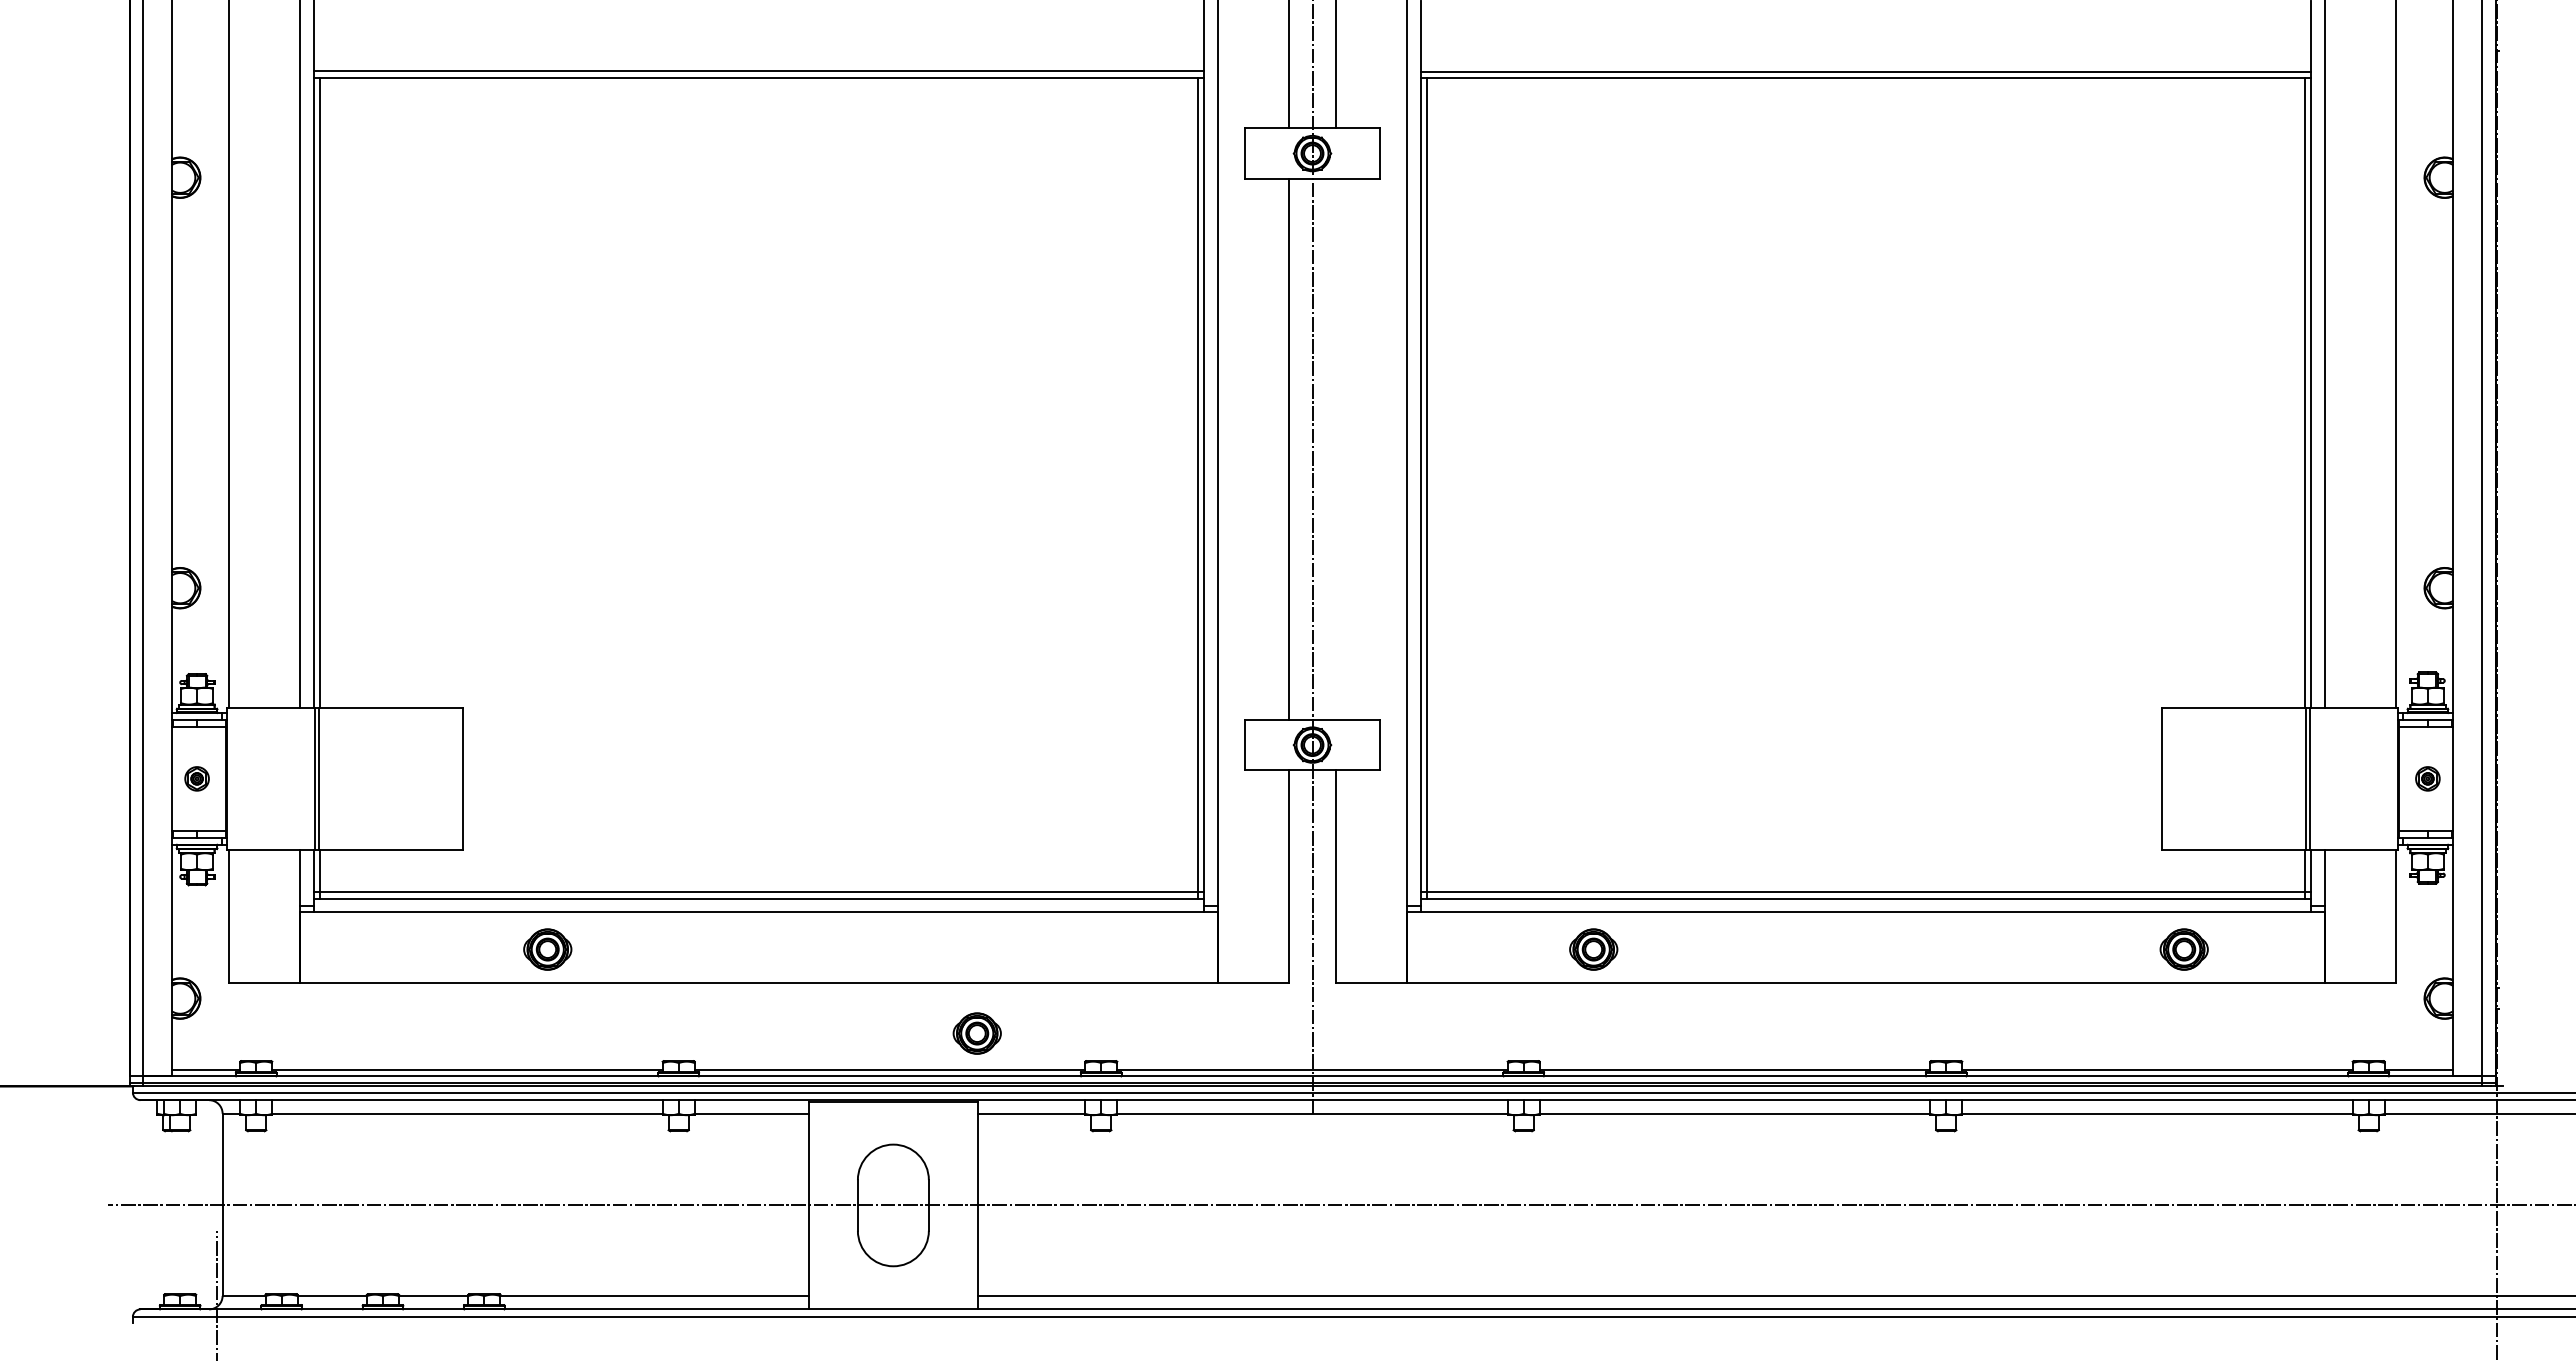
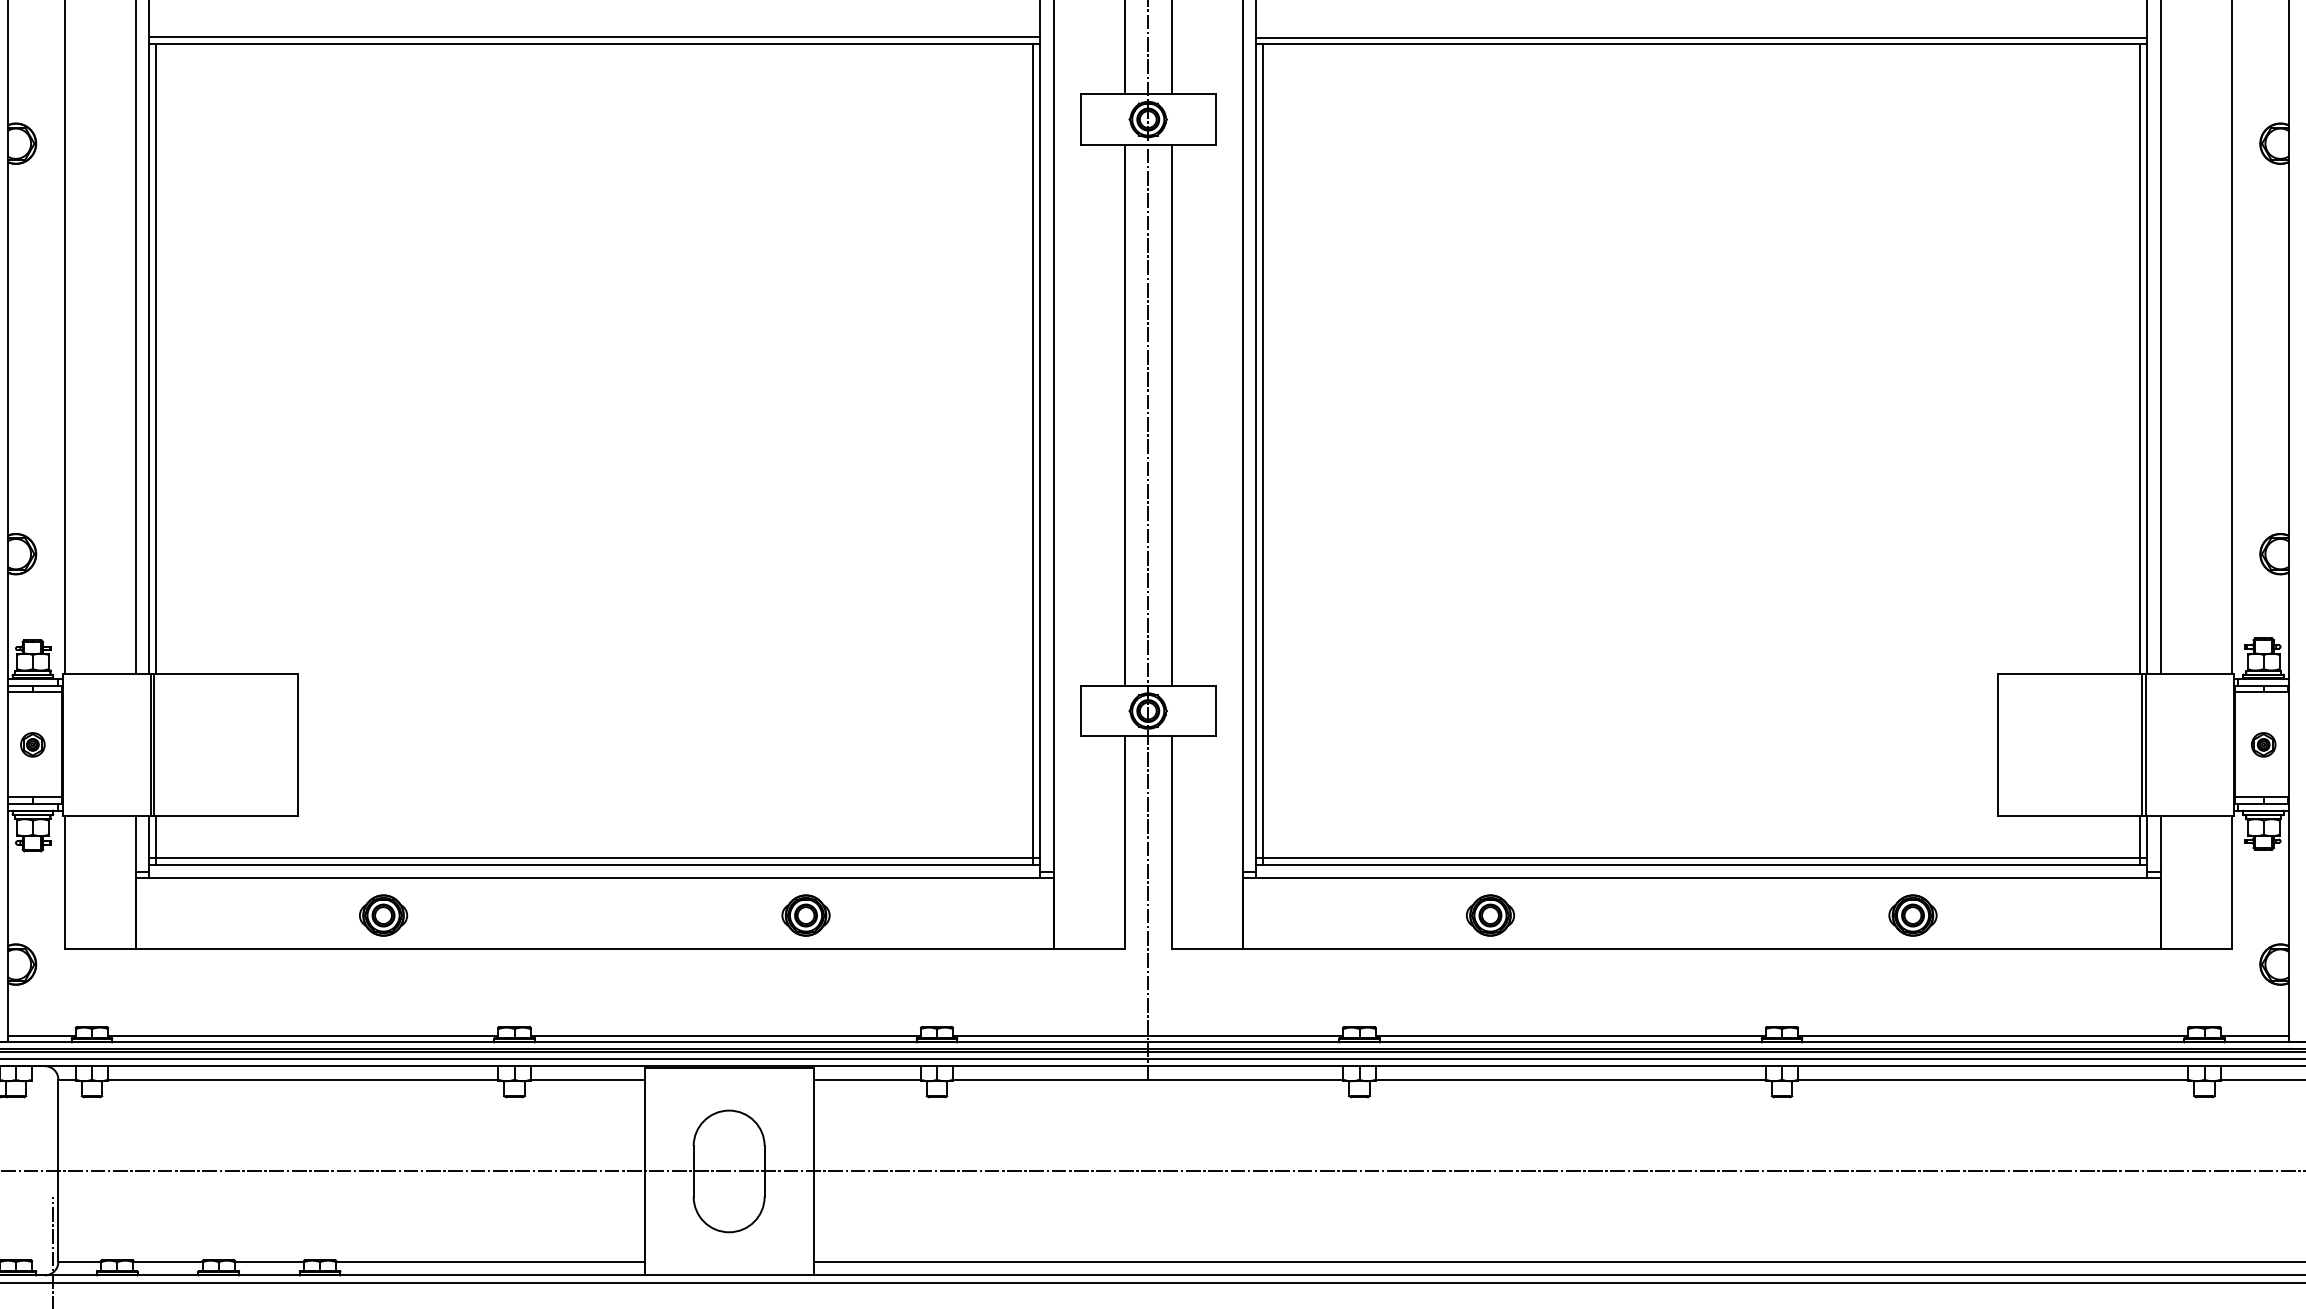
line: (1336, 448) -> (1172, 414), added
part: (1593, 949) -> (1490, 915), moved
part: (2183, 949) -> (1912, 915), moved
part: (976, 1033) -> (805, 915), moved

